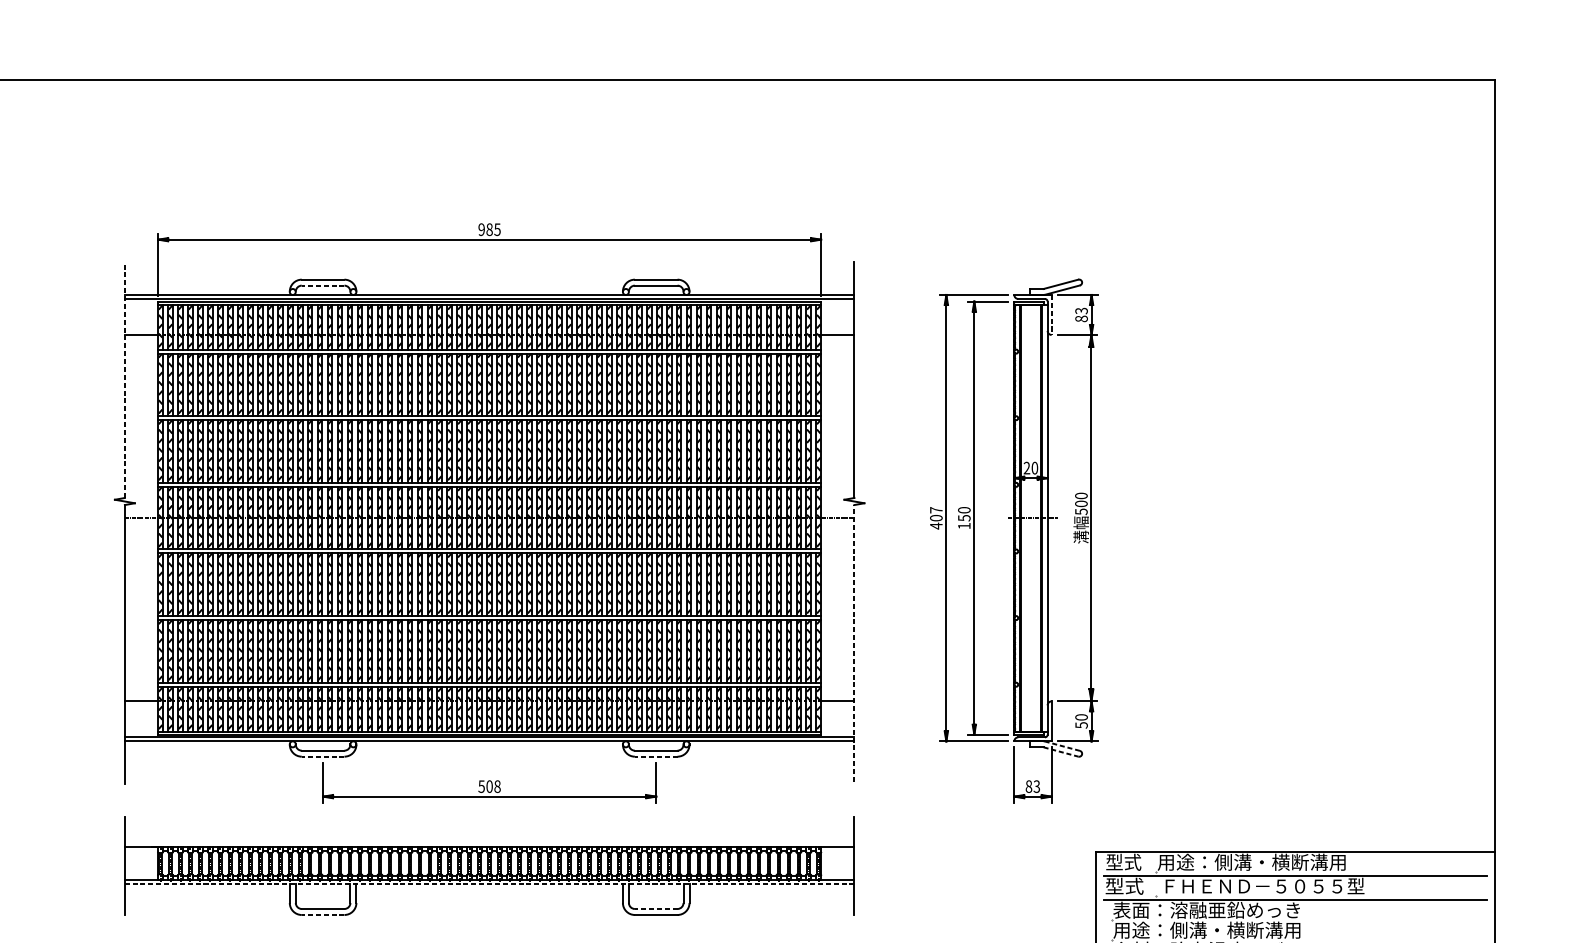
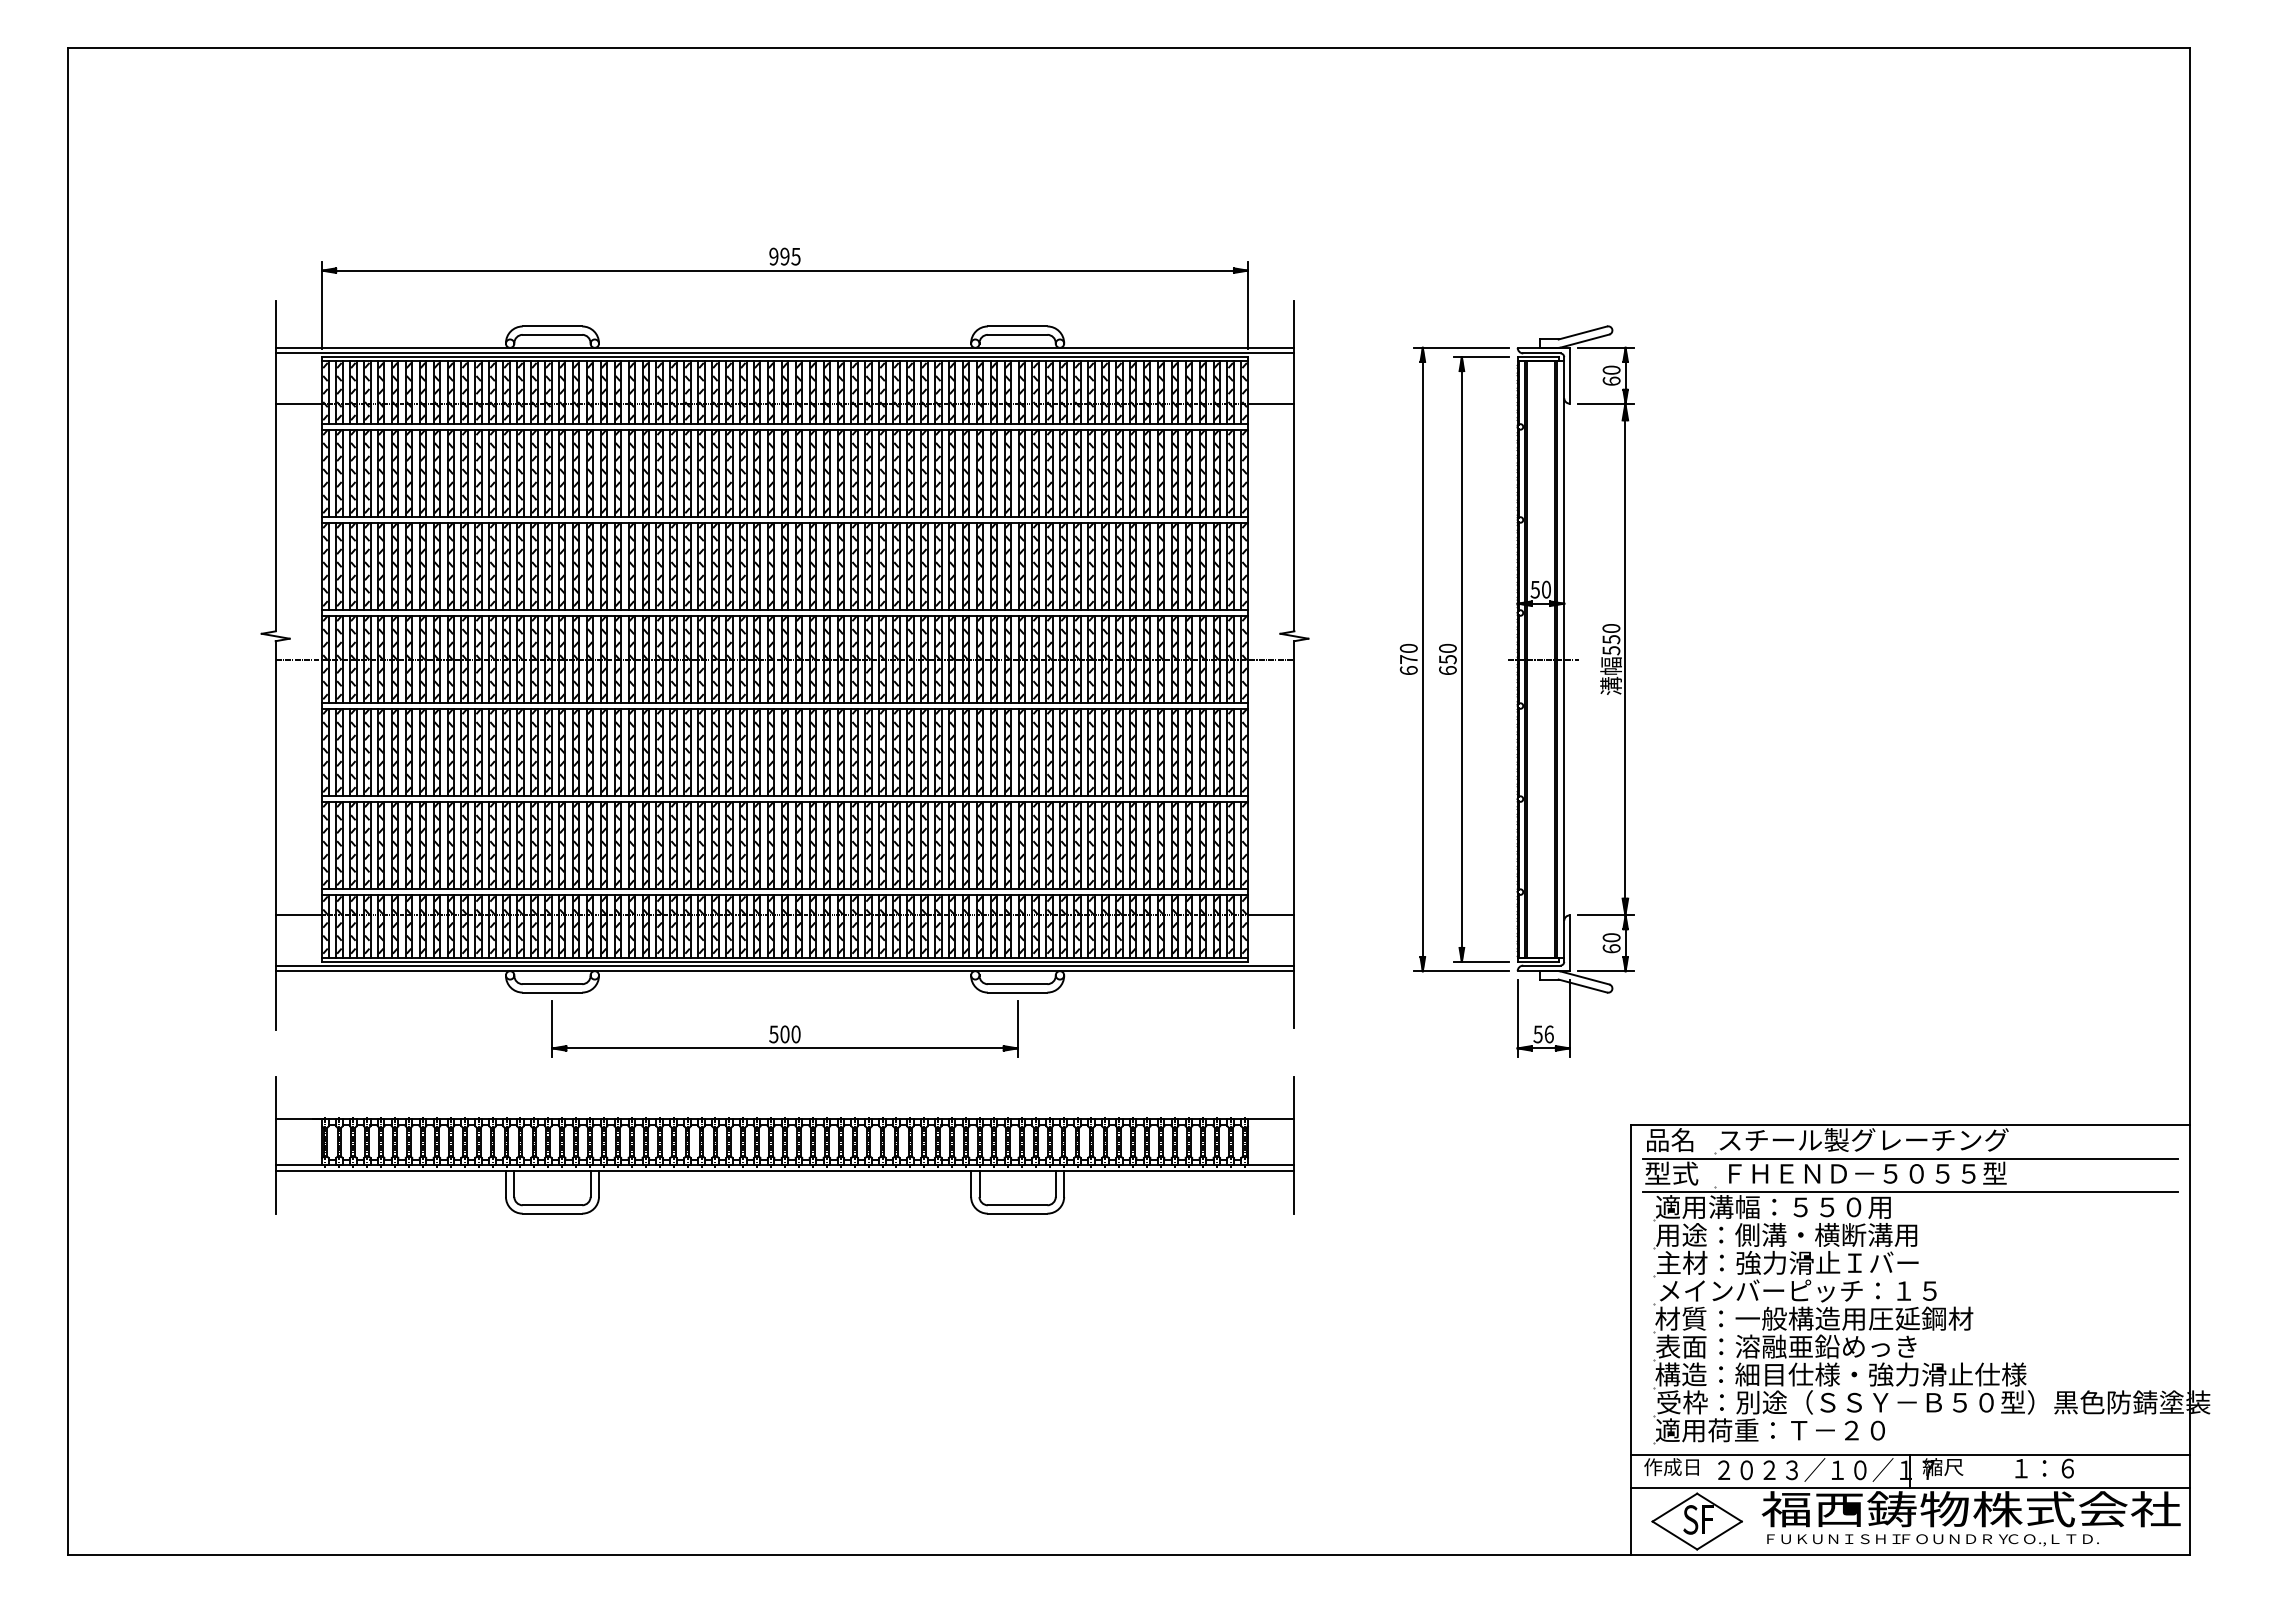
text: (489, 229) -> (784, 256), 985 -> 995
line: (323, 285) -> (552, 334), dashed -> solid
line: (1051, 314) -> (1569, 375), dashed -> solid
text: (1081, 314) -> (1611, 375), 83 -> 60
line: (124, 379) -> (275, 465), dashed -> solid
text: (1026, 468) -> (1534, 589), 20 -> 50
text: (1081, 503) -> (1611, 639), 500 -> 550
text: (936, 518) -> (1408, 659), 407 -> 670
text: (964, 526) -> (1447, 670), 150 -> 650
line: (854, 643) -> (1294, 834), dashed -> solid
text: (1081, 725) -> (1611, 948), 50 -> 60
line: (1062, 745) -> (1584, 977), dashed -> solid
line: (1061, 752) -> (1583, 986), dashed -> solid
line: (323, 756) -> (552, 992), dashed -> solid
line: (656, 756) -> (1017, 992), dashed -> solid
text: (497, 786) -> (795, 1034), 508 -> 500
text: (1032, 786) -> (1543, 1034), 83 -> 56
text: (1123, 862) -> (1670, 1140), 型式 -> 品名
text: (1261, 862) -> (1863, 1140), 用途：側溝・横断溝用 -> スチール製グレーチング
line: (489, 884) -> (784, 1171), dashed -> solid
line: (656, 909) -> (1017, 1205), dashed -> solid
text: (1206, 910) -> (1786, 1207), 表面：溶融亜鉛めっき -> 適用溝幅：５５０用
line: (323, 914) -> (552, 1213), dashed -> solid

